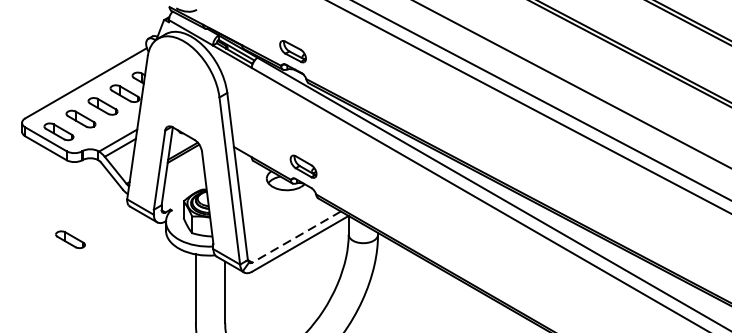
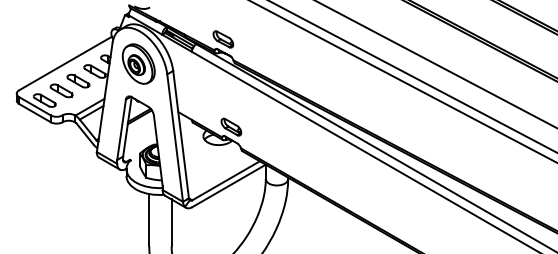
part: (181, 83) -> (138, 63), added
line: (295, 237) -> (225, 181), dashed -> solid
part: (70, 239) -> (53, 182), removed

